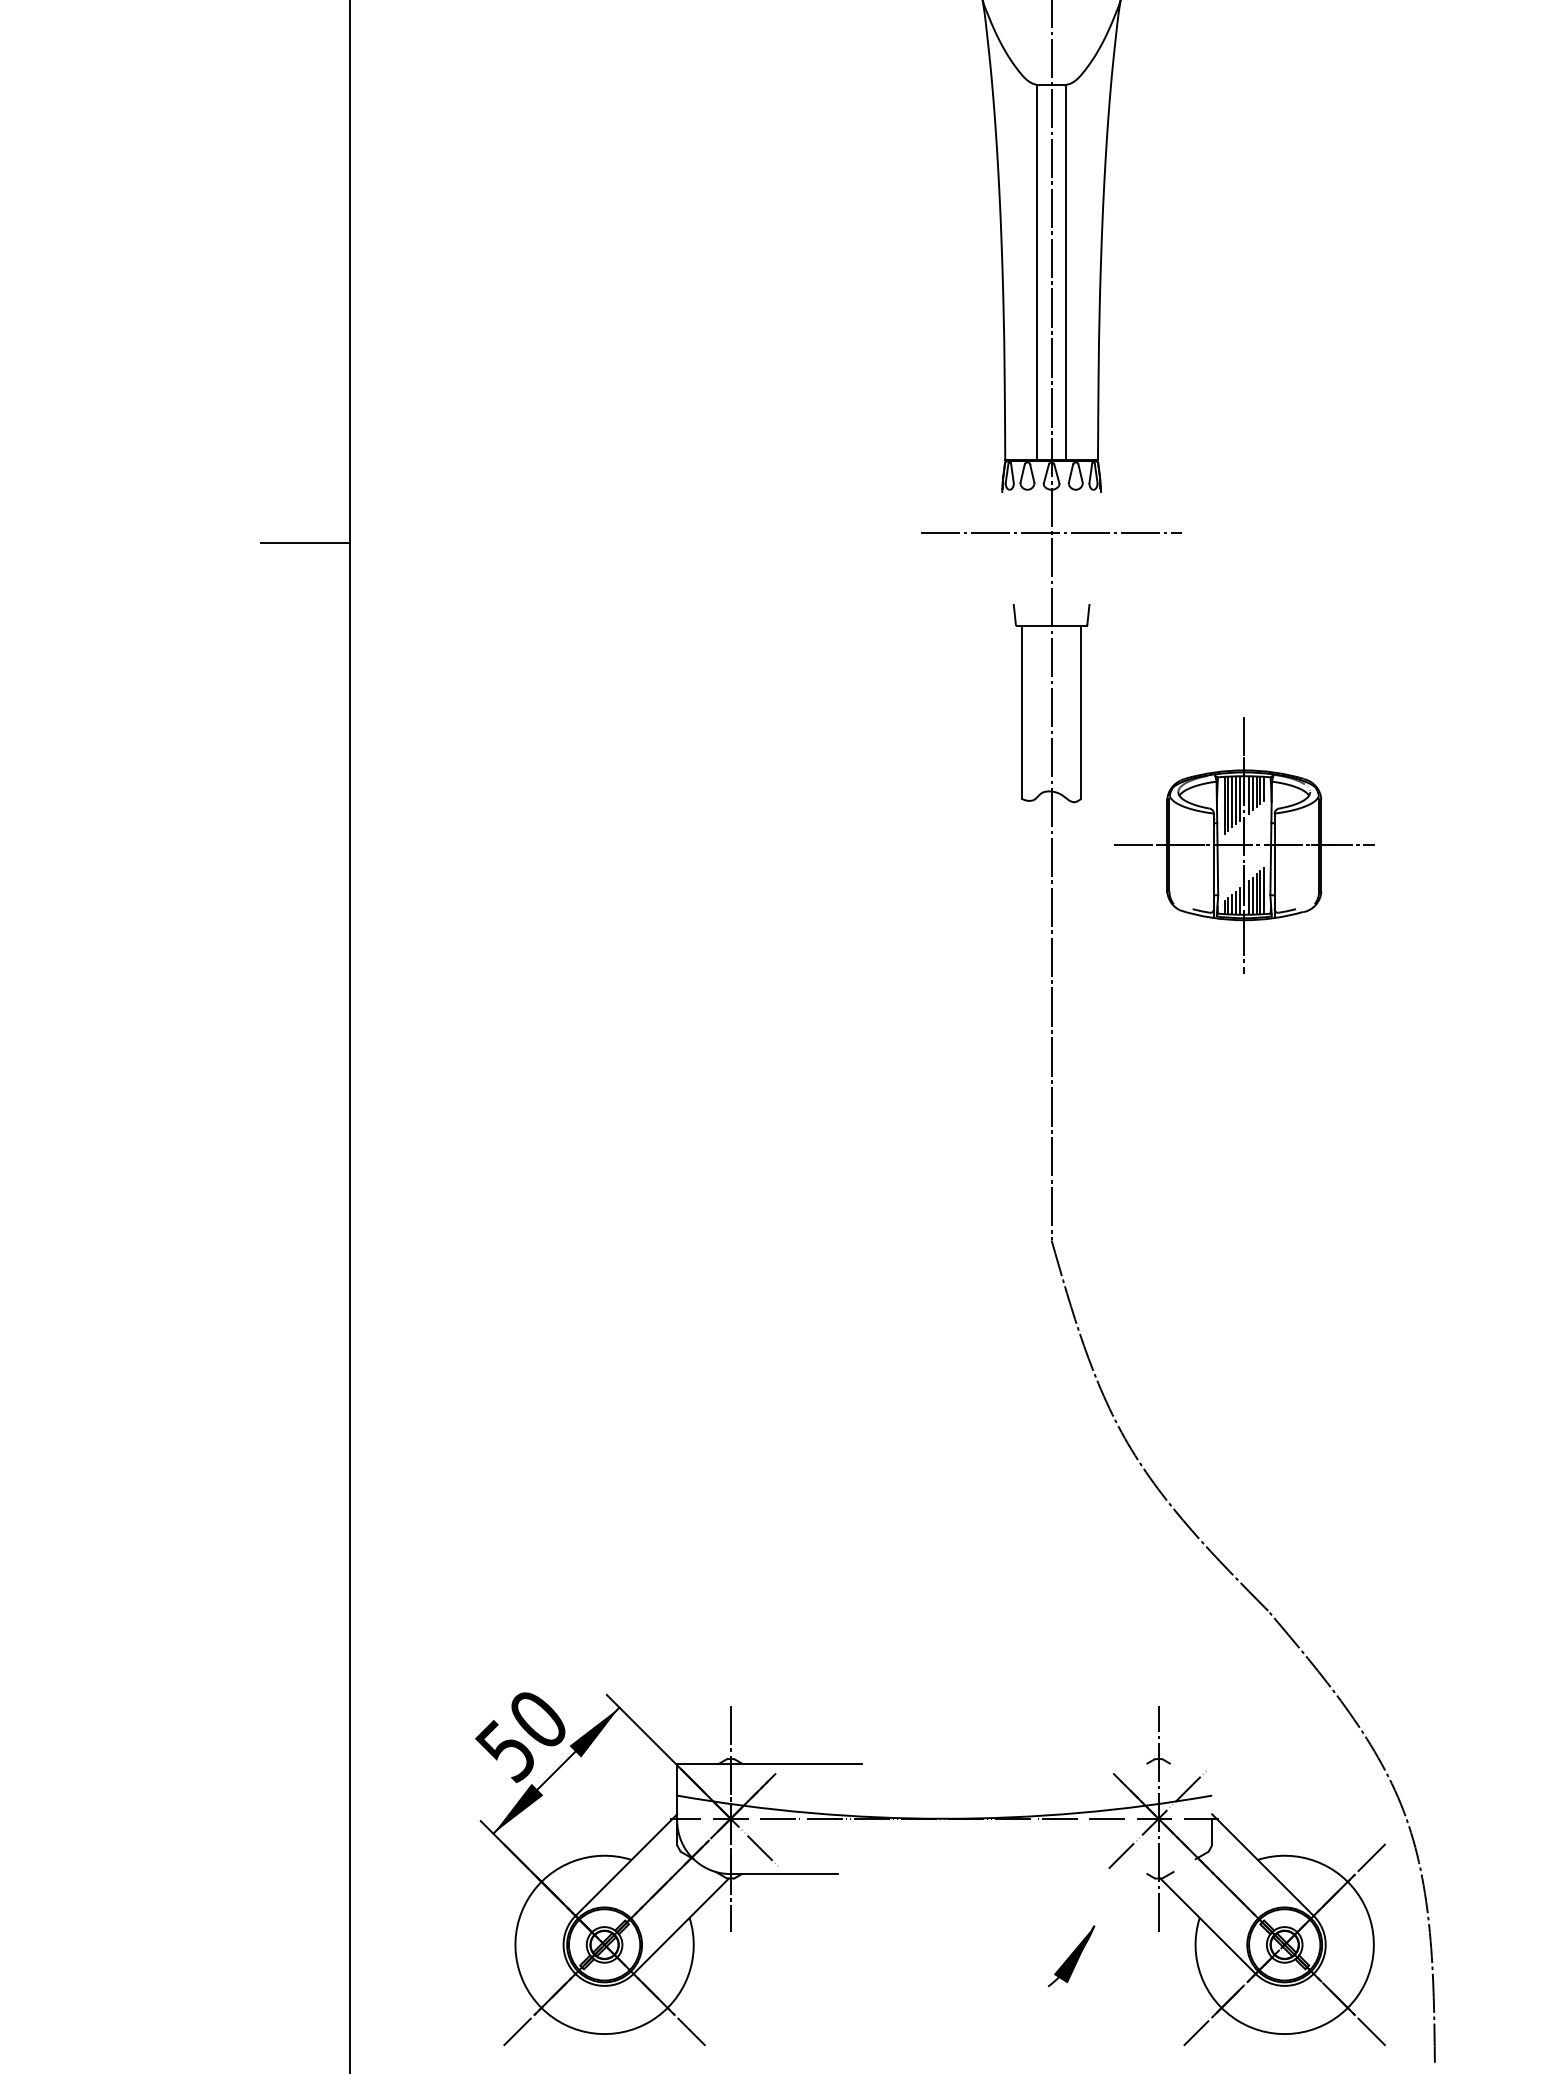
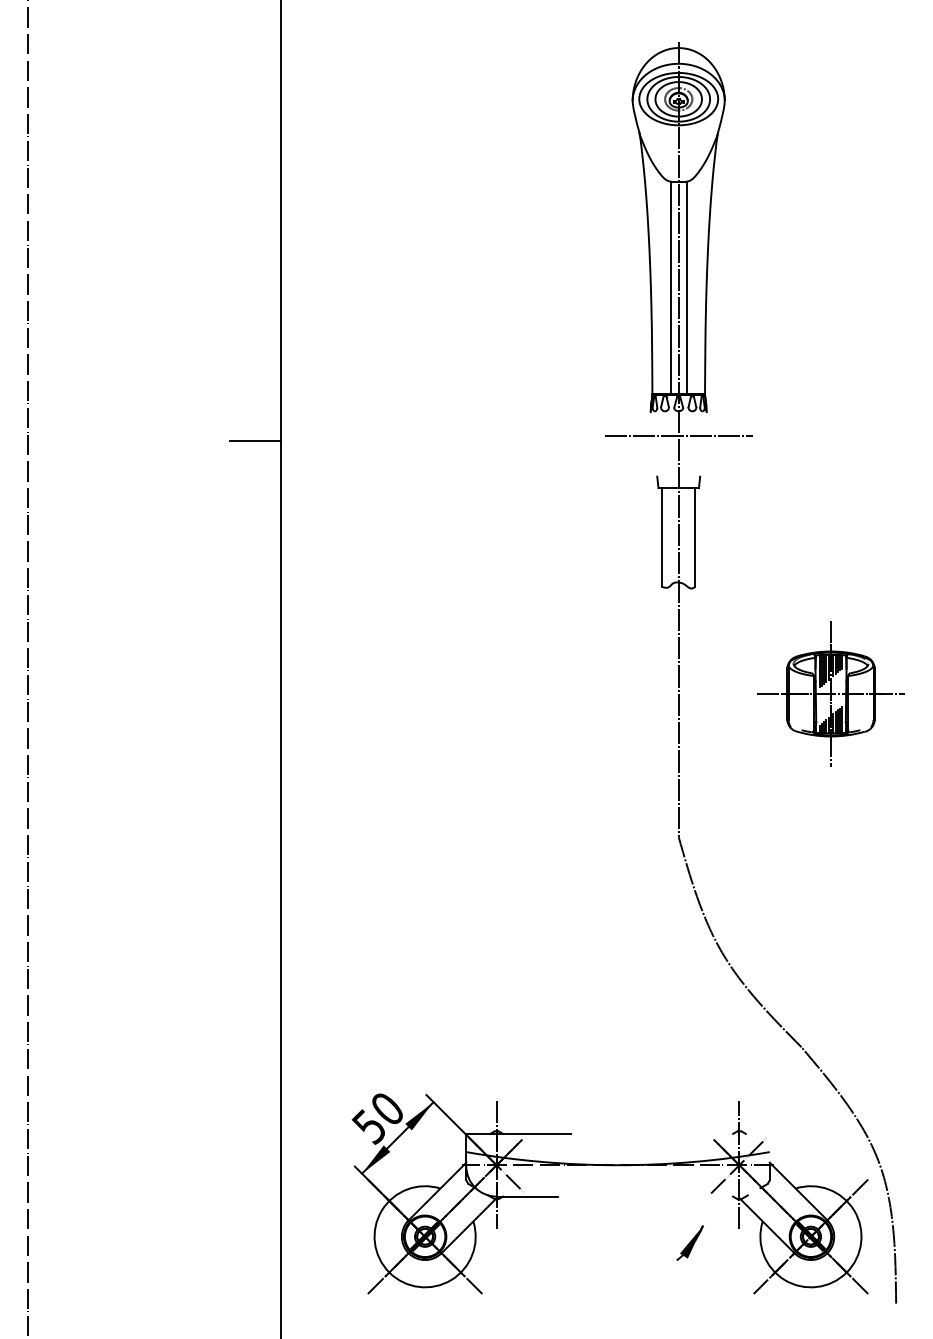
part: (1243, 844) -> (830, 693), moved

